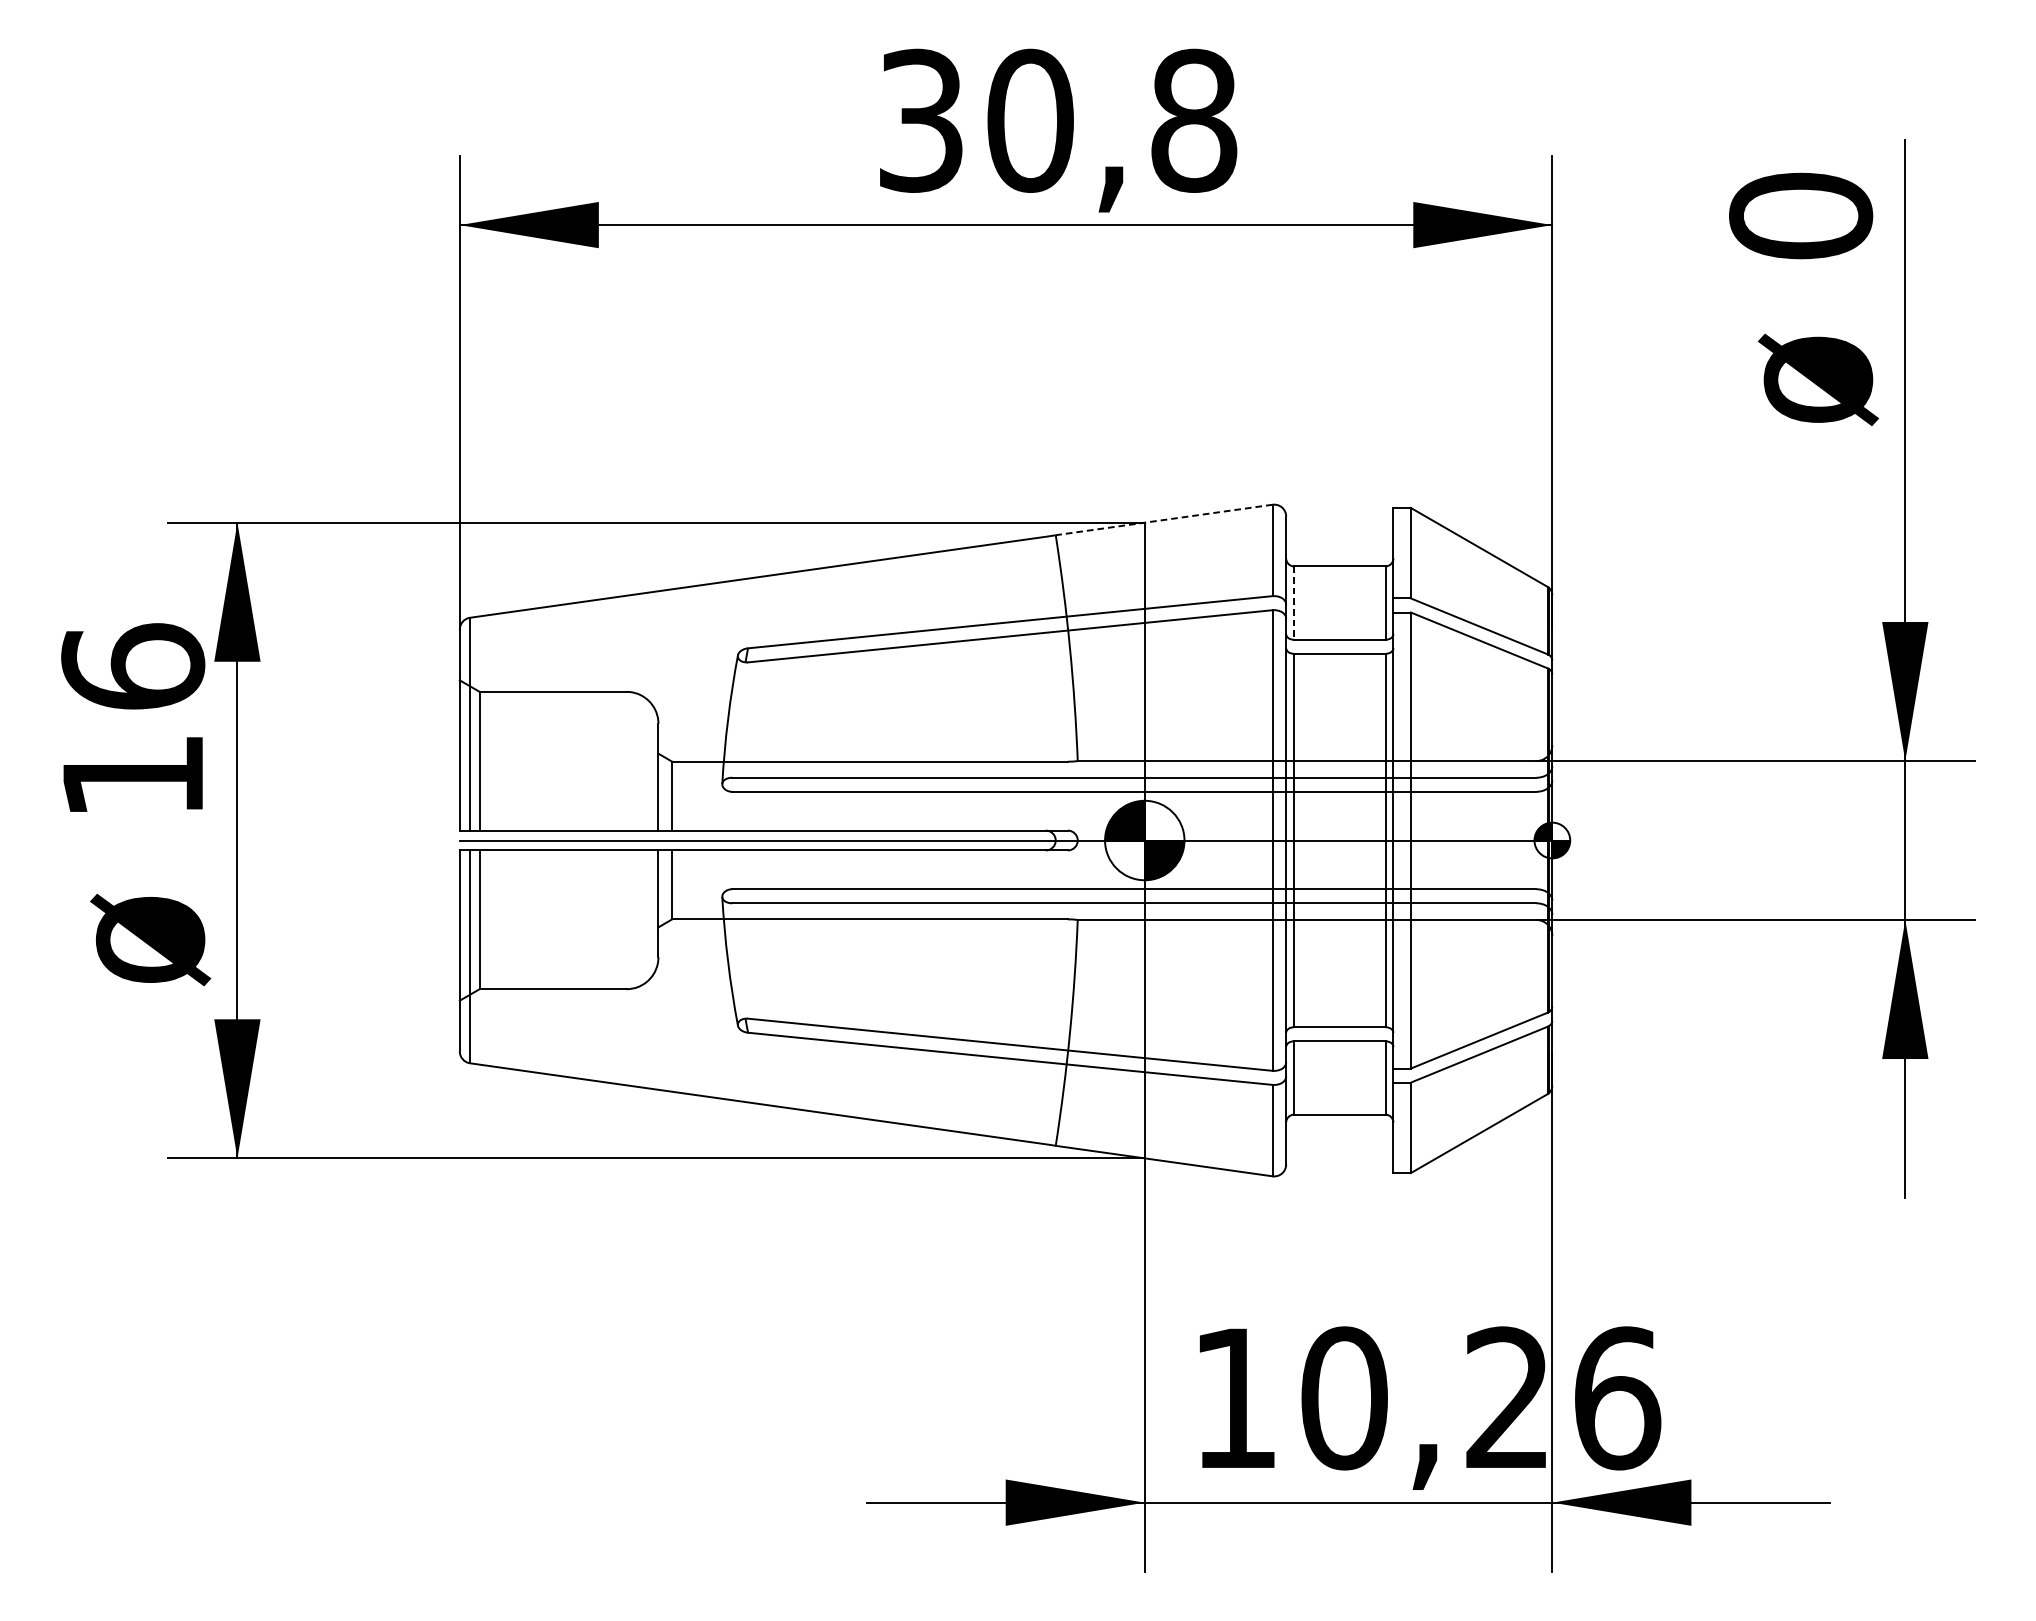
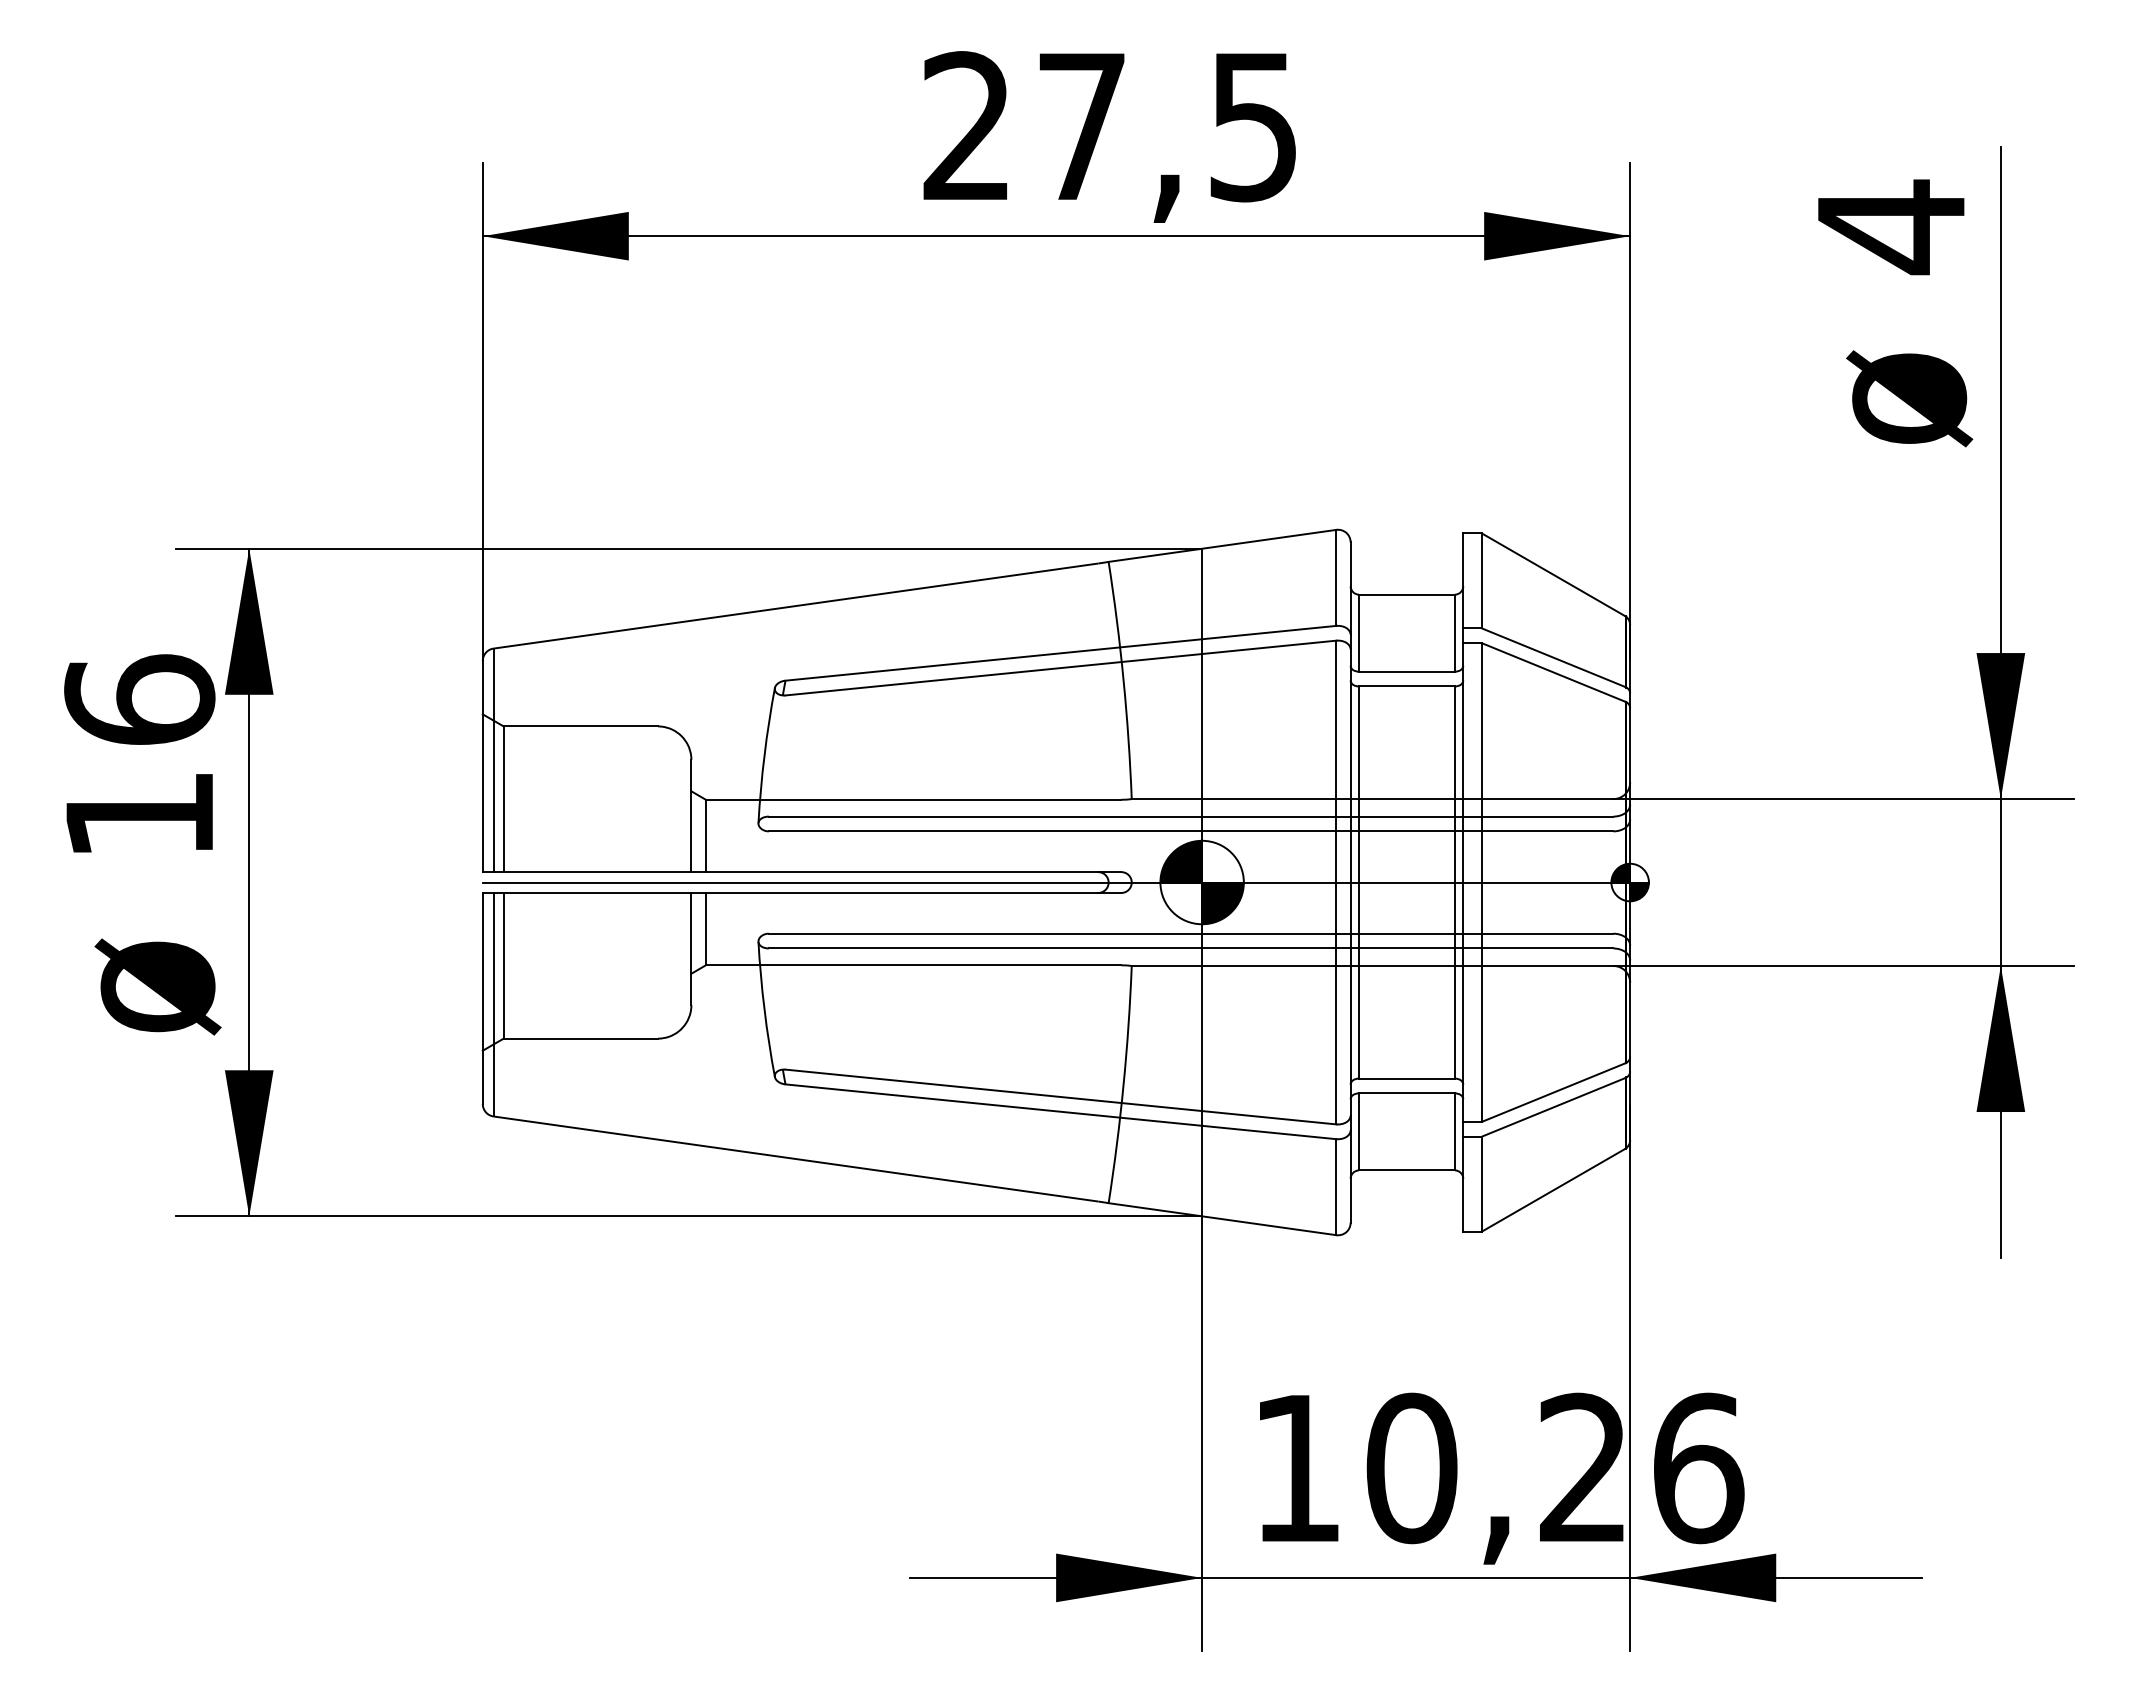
text: (1058, 120) -> (1111, 126), 30,8 -> 27,5
text: (1801, 216) -> (1891, 227), 0 -> 4
line: (1164, 519) -> (1222, 545), dashed -> solid
line: (1293, 603) -> (1358, 633), dashed -> solid

